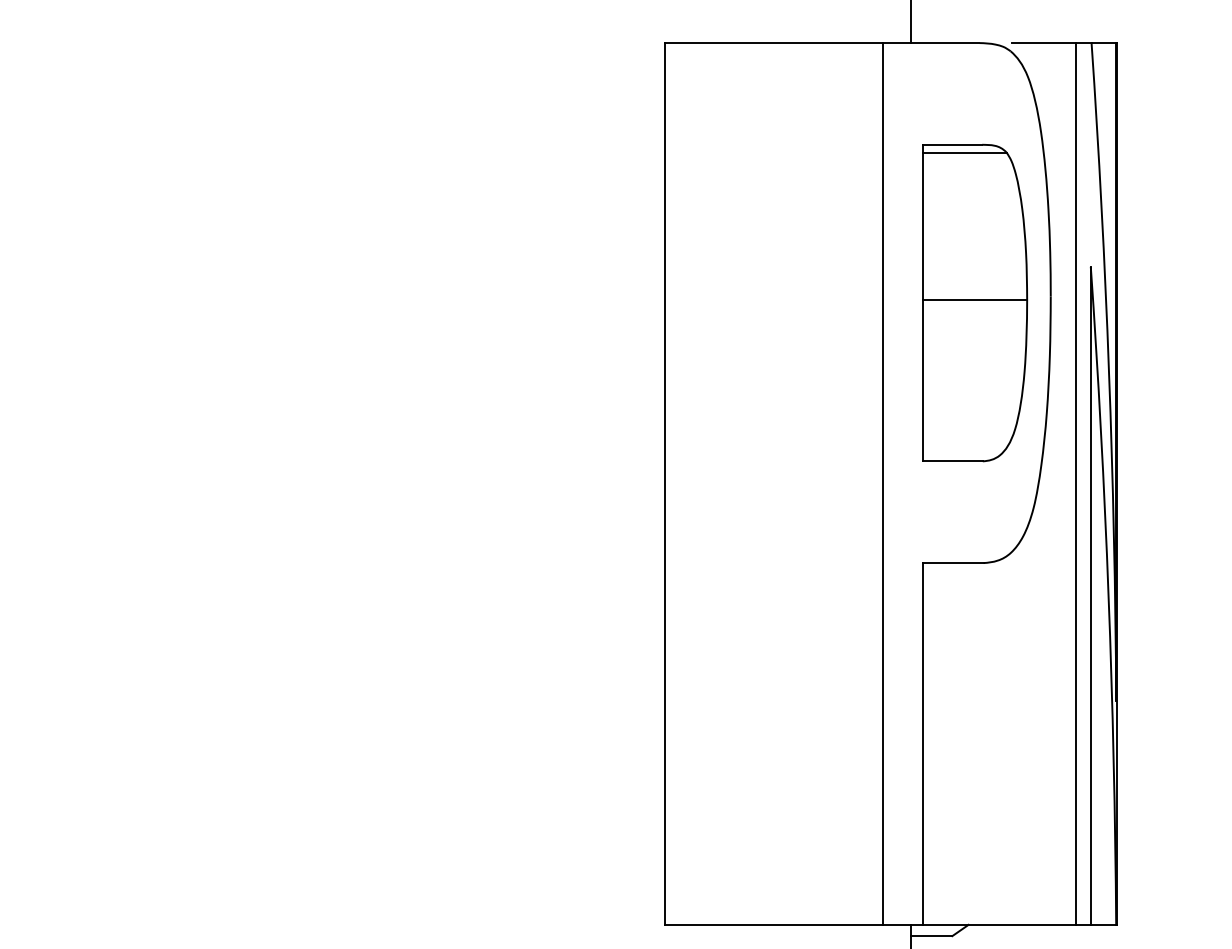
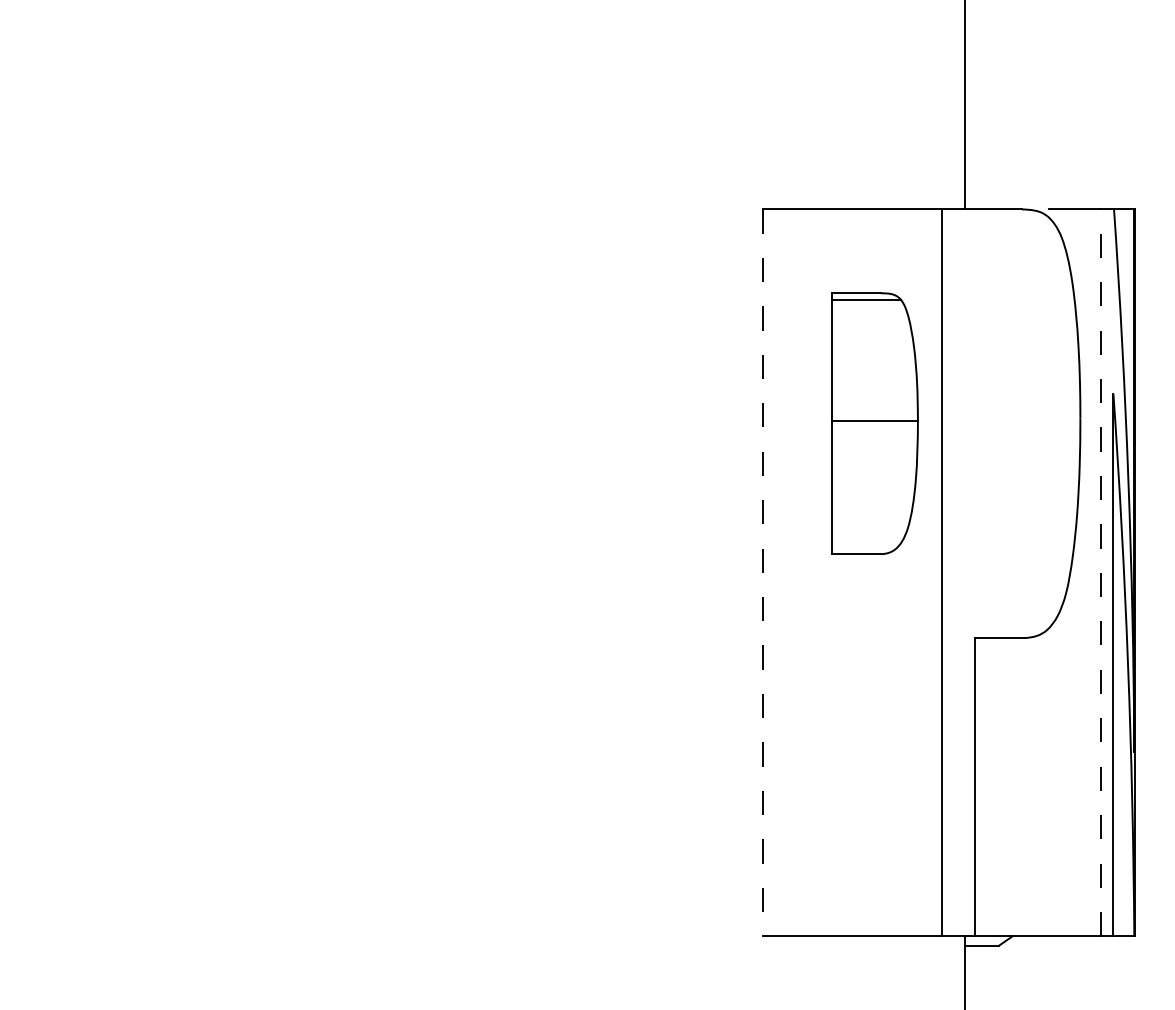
part: (974, 302) -> (874, 423), moved
line: (1075, 483) -> (1100, 572), solid -> dashed
line: (665, 484) -> (762, 573), solid -> dashed

